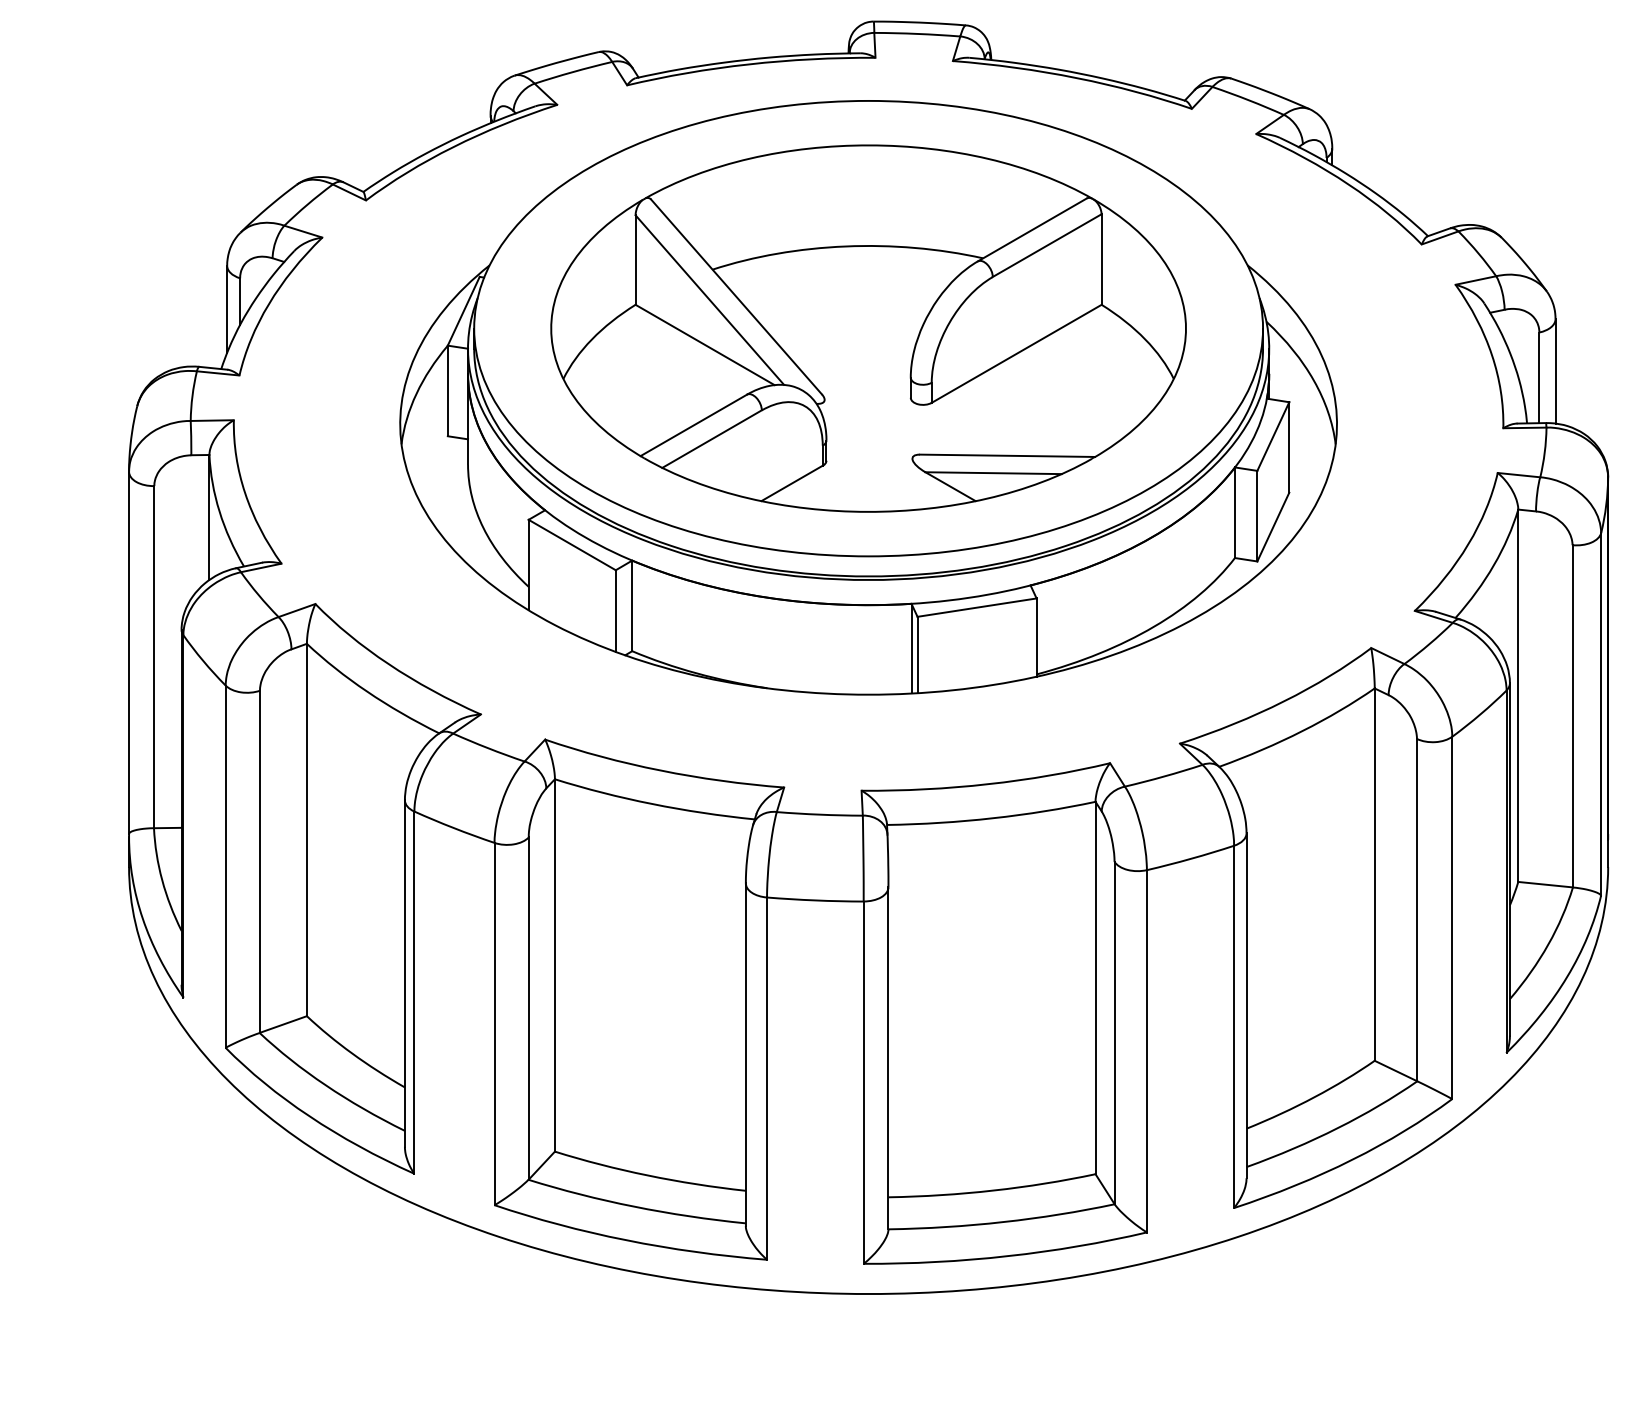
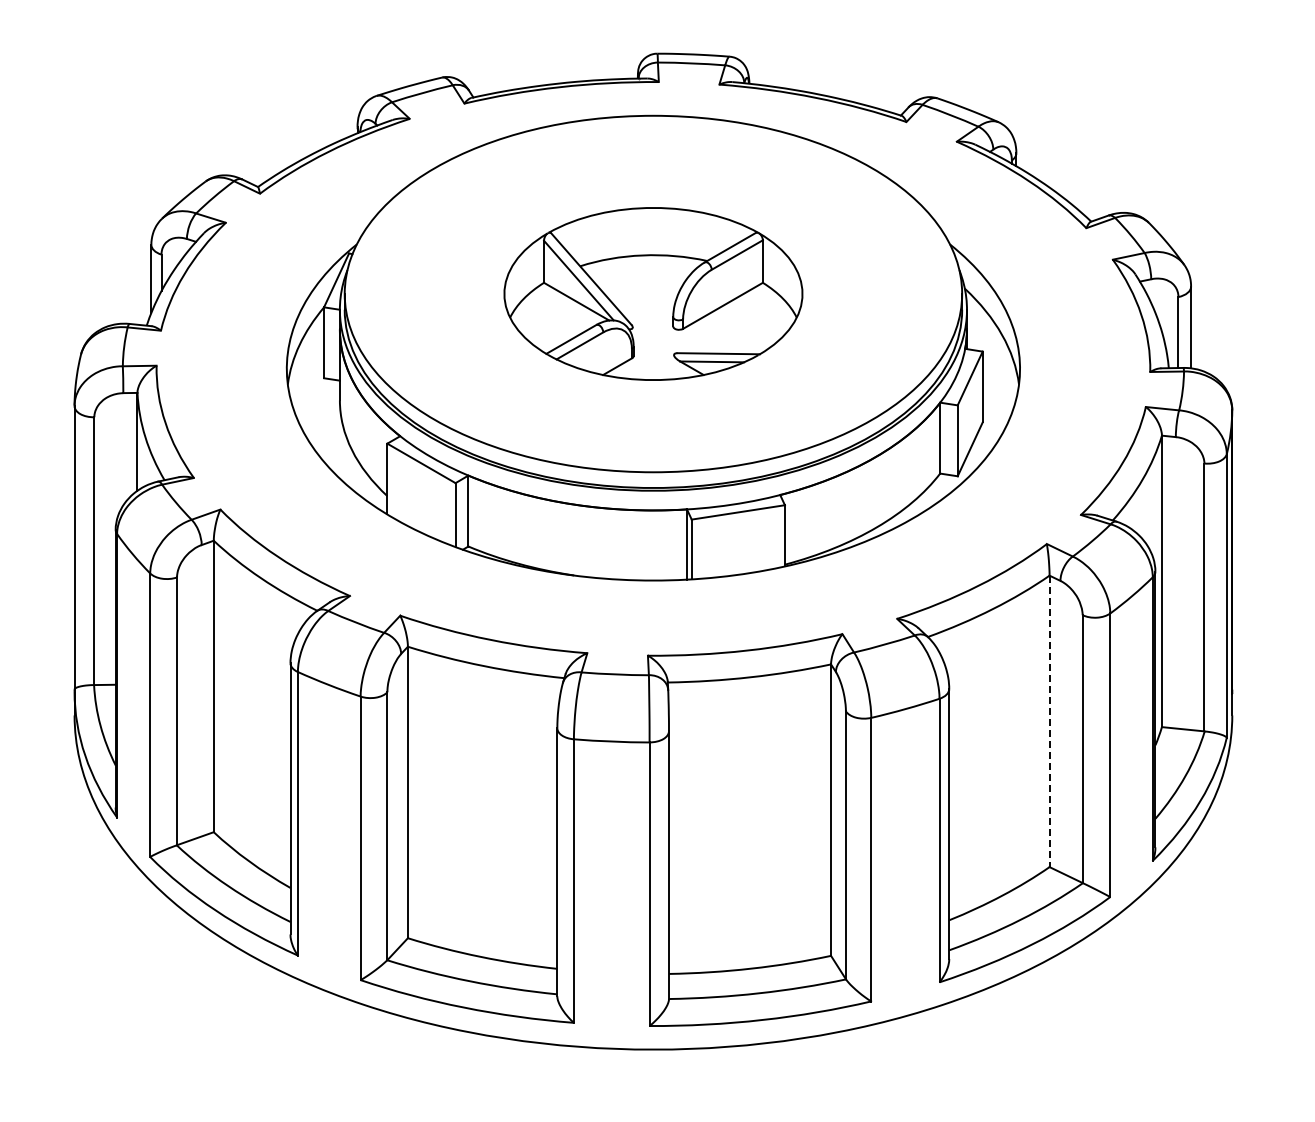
part: (868, 327) -> (653, 293), size x0.6
line: (1374, 874) -> (1049, 721), solid -> dashed

